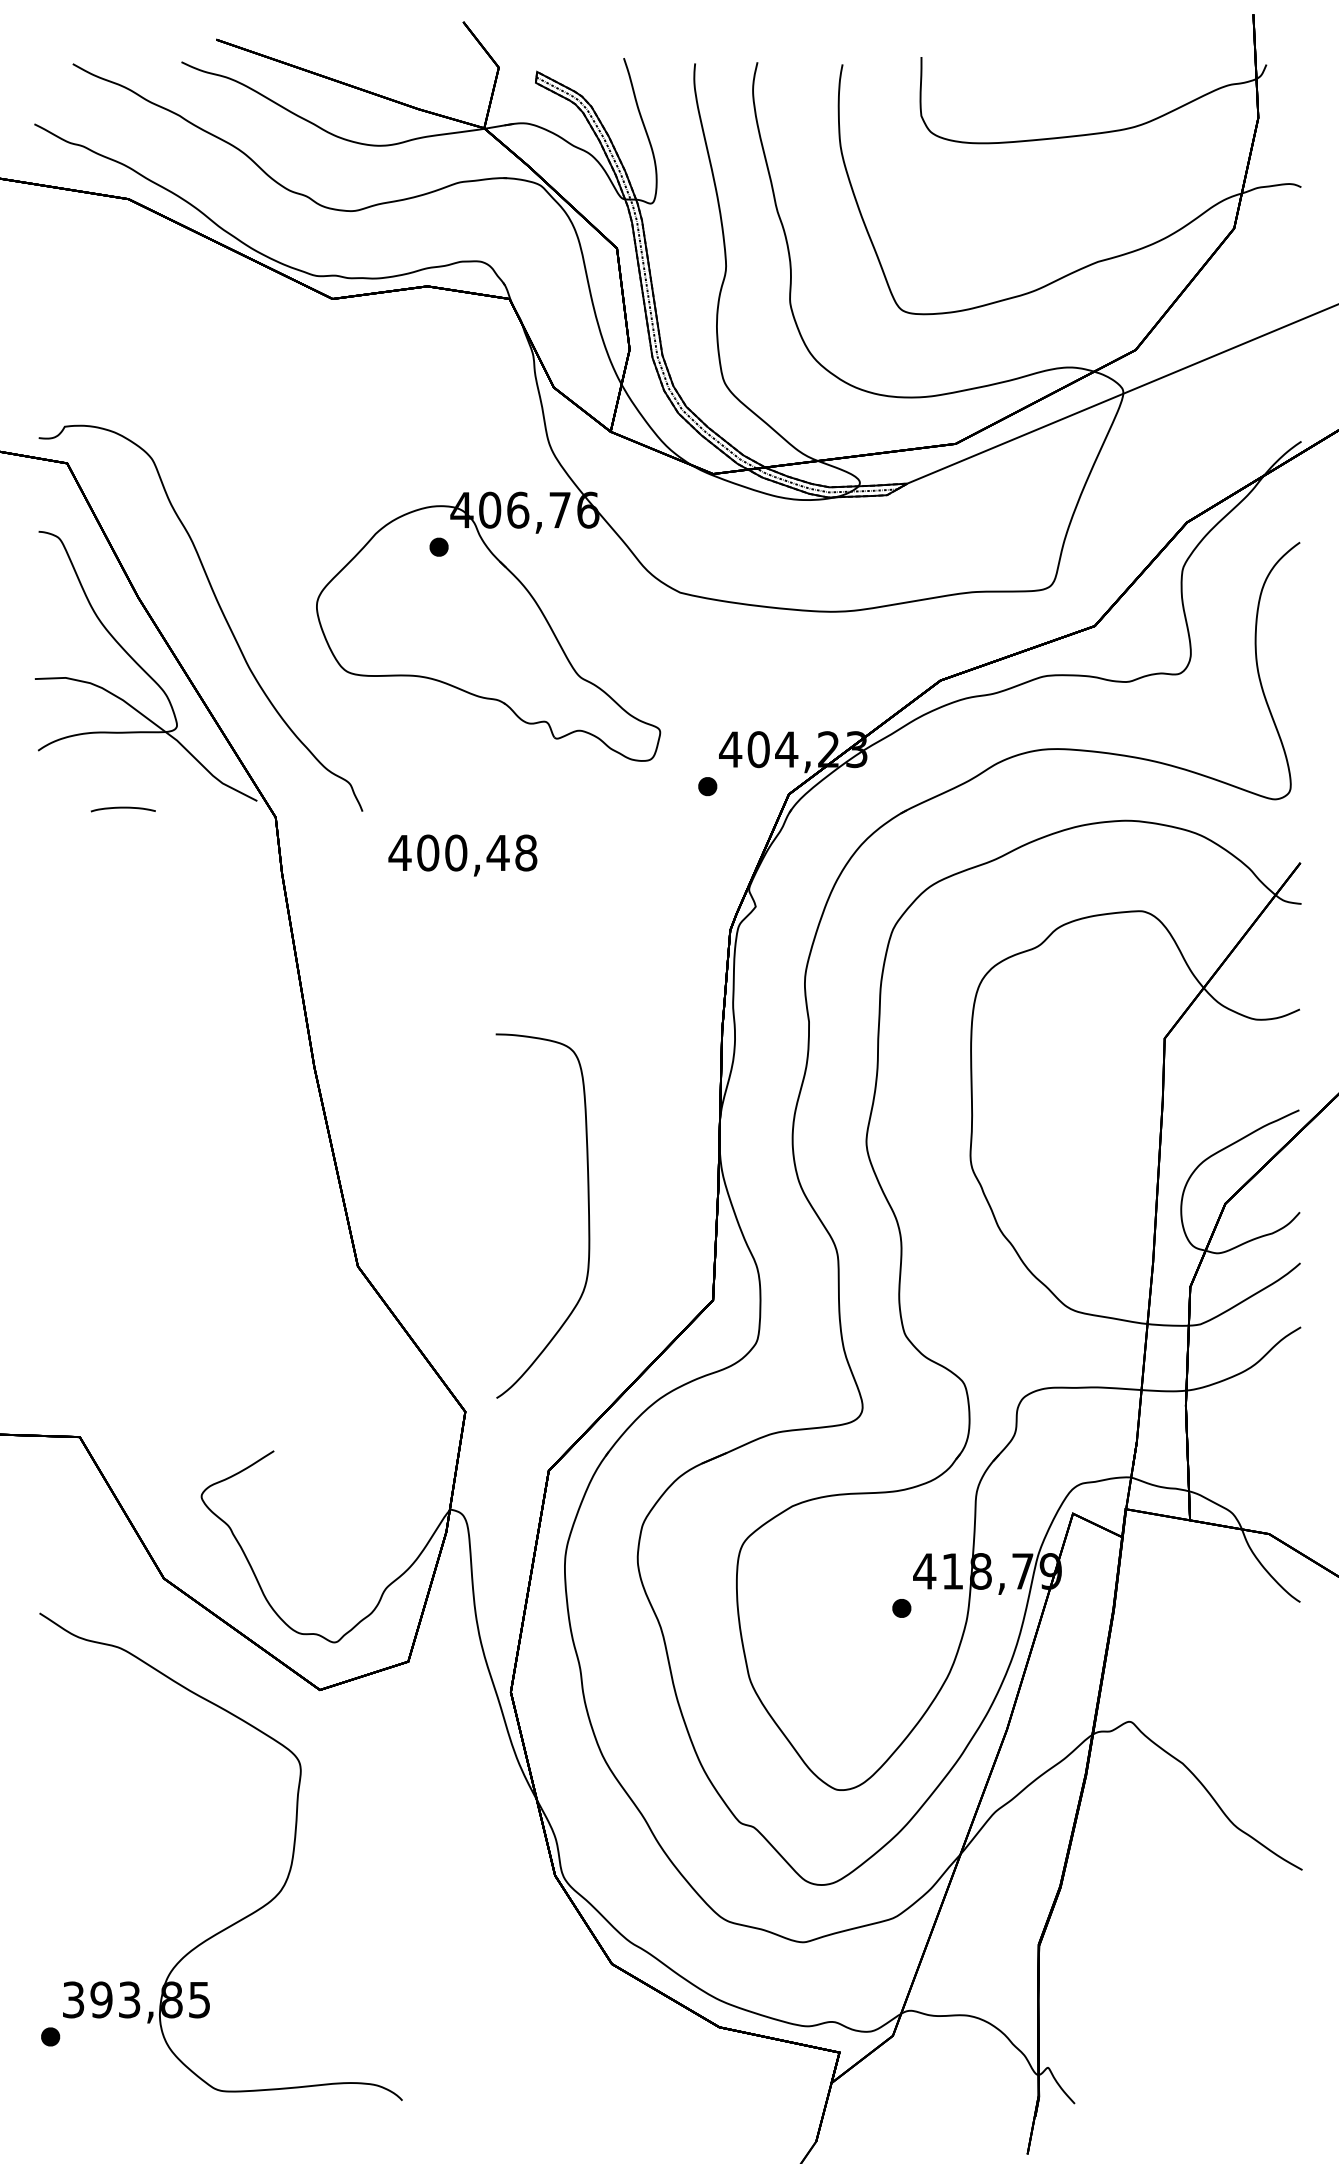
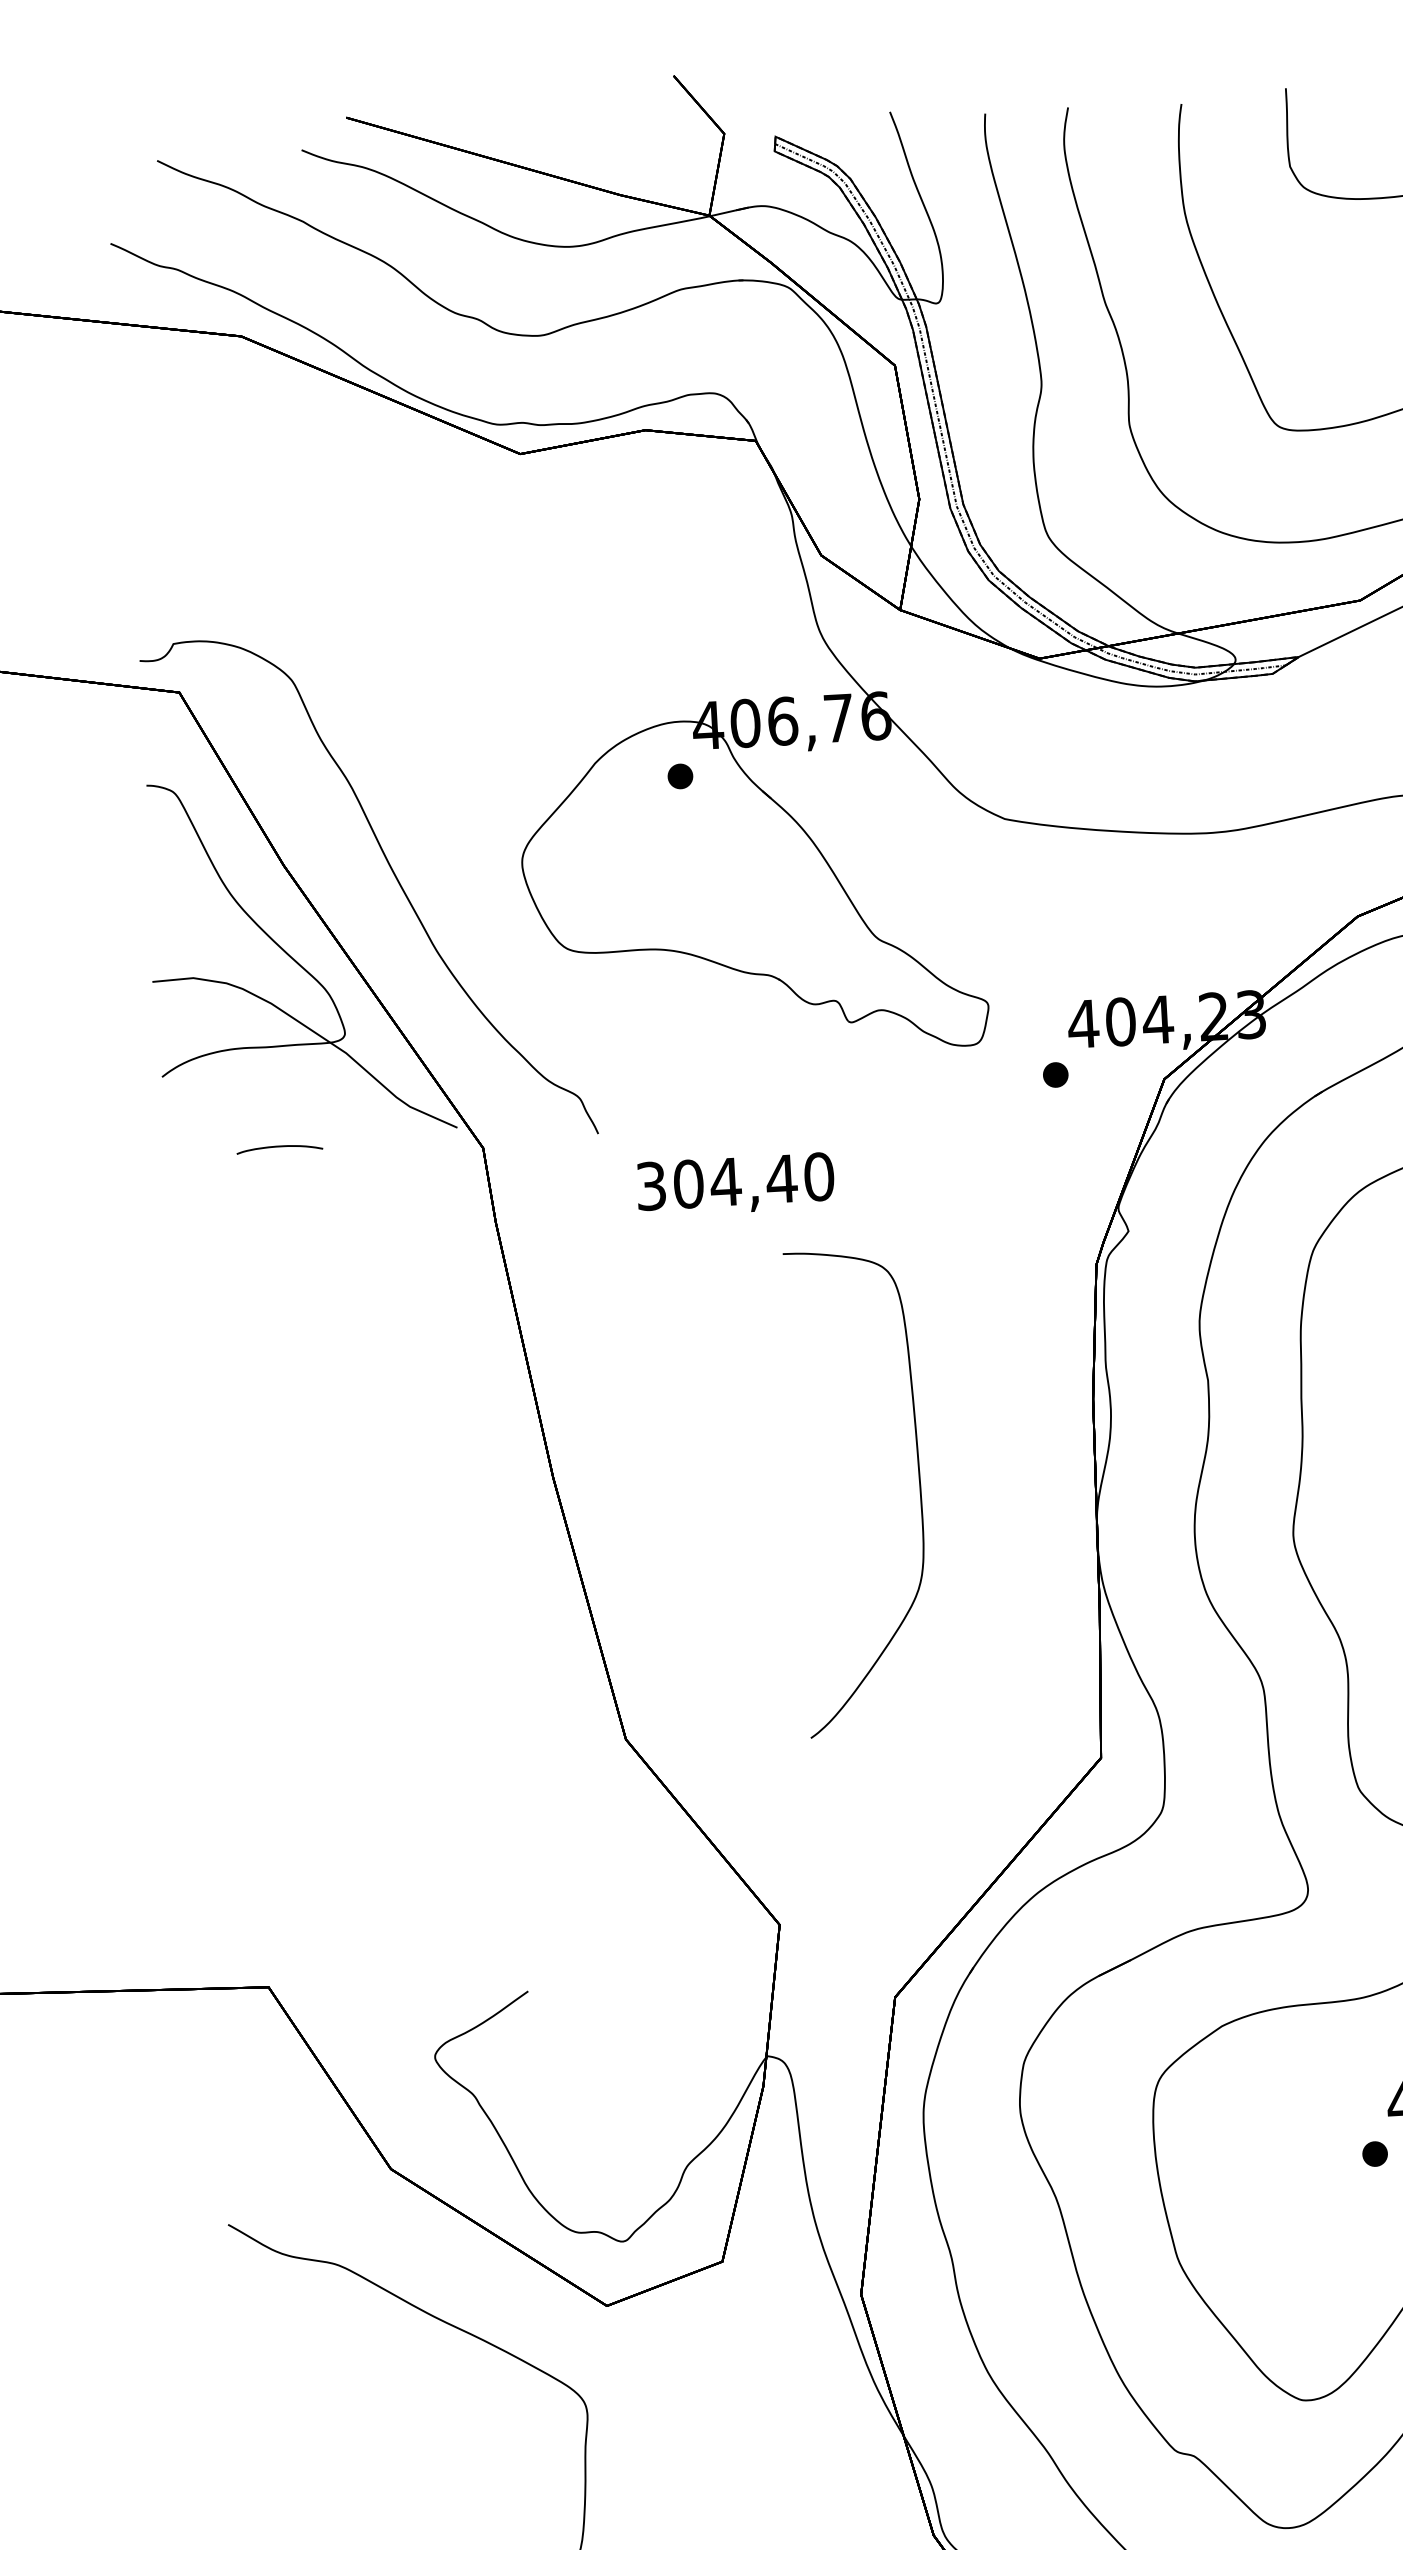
text: (462, 852) -> (734, 1180), 400,48 -> 304,40
part: (588, 1215) -> (919, 1488), moved

